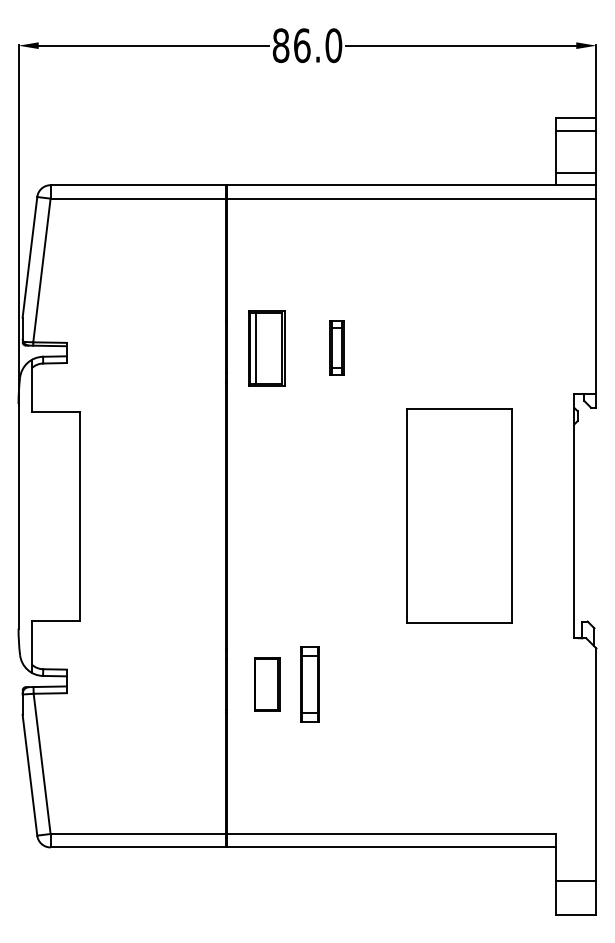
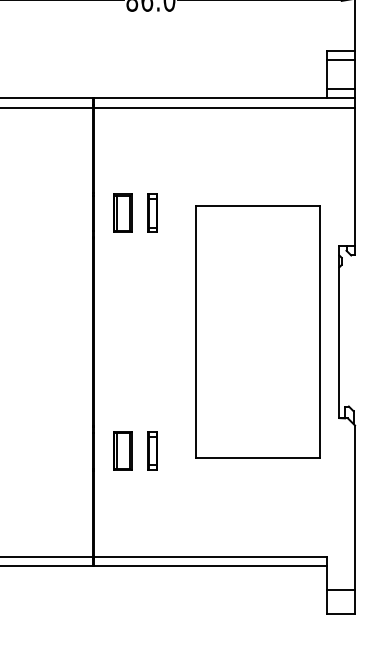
part: (267, 347) -> (122, 212), size x0.71
part: (336, 347) -> (152, 212), moved
part: (459, 516) -> (258, 332), size x1.67
line: (259, 684) -> (117, 450), added
part: (309, 684) -> (152, 450), size x0.71

